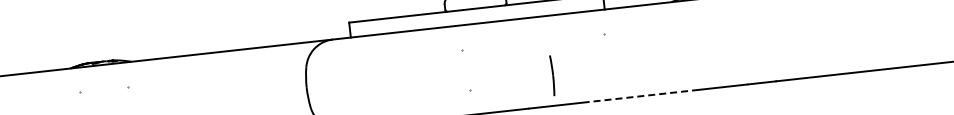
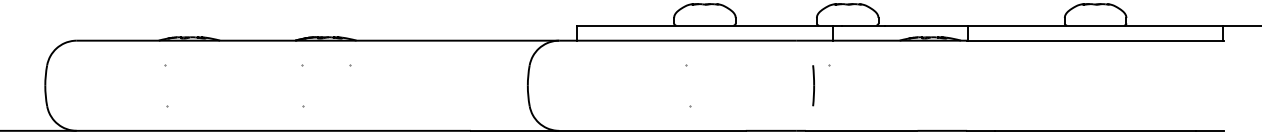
line: (552, 75) -> (813, 85), moved
line: (643, 95) -> (861, 130), dashed -> solid

